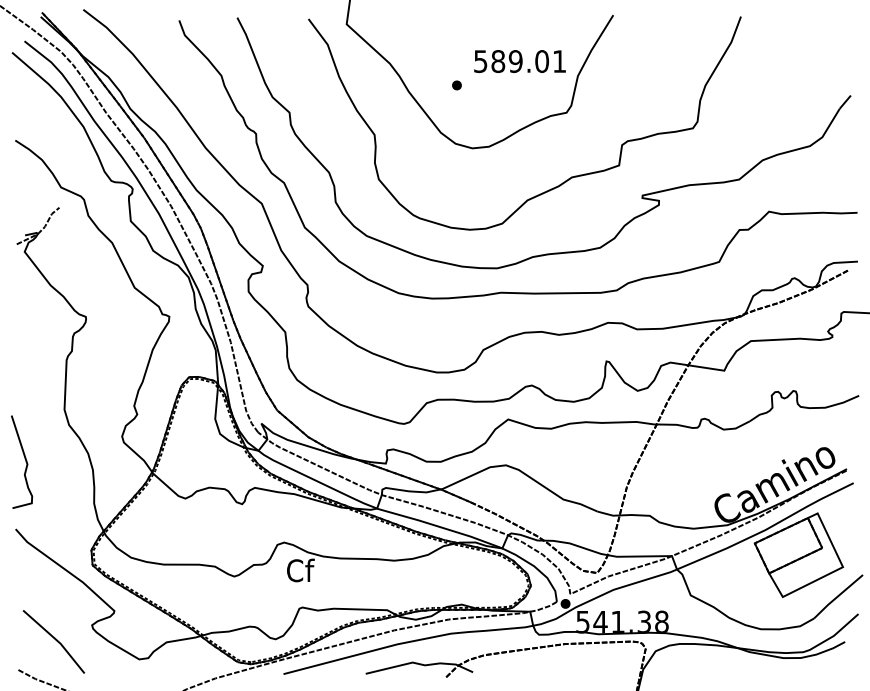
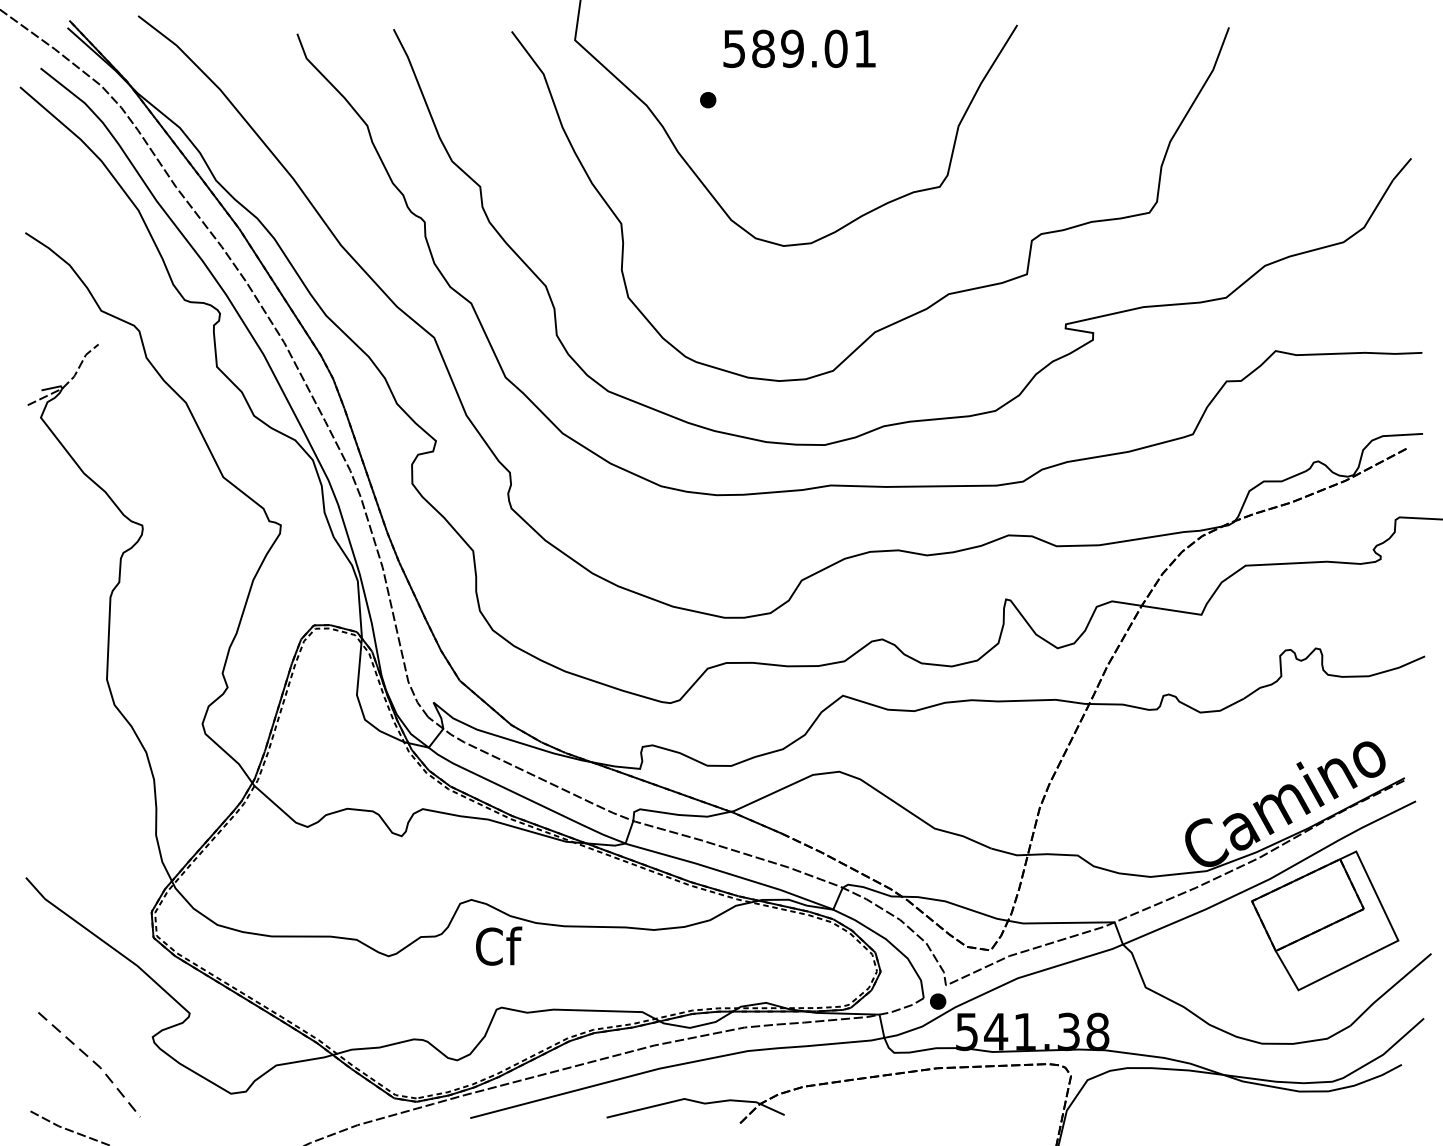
text: (519, 61) -> (798, 48), moved
part: (456, 85) -> (707, 100), moved
curve: (24, 459) -> (40, 762), removed
line: (57, 640) -> (95, 1062), solid -> dashed

